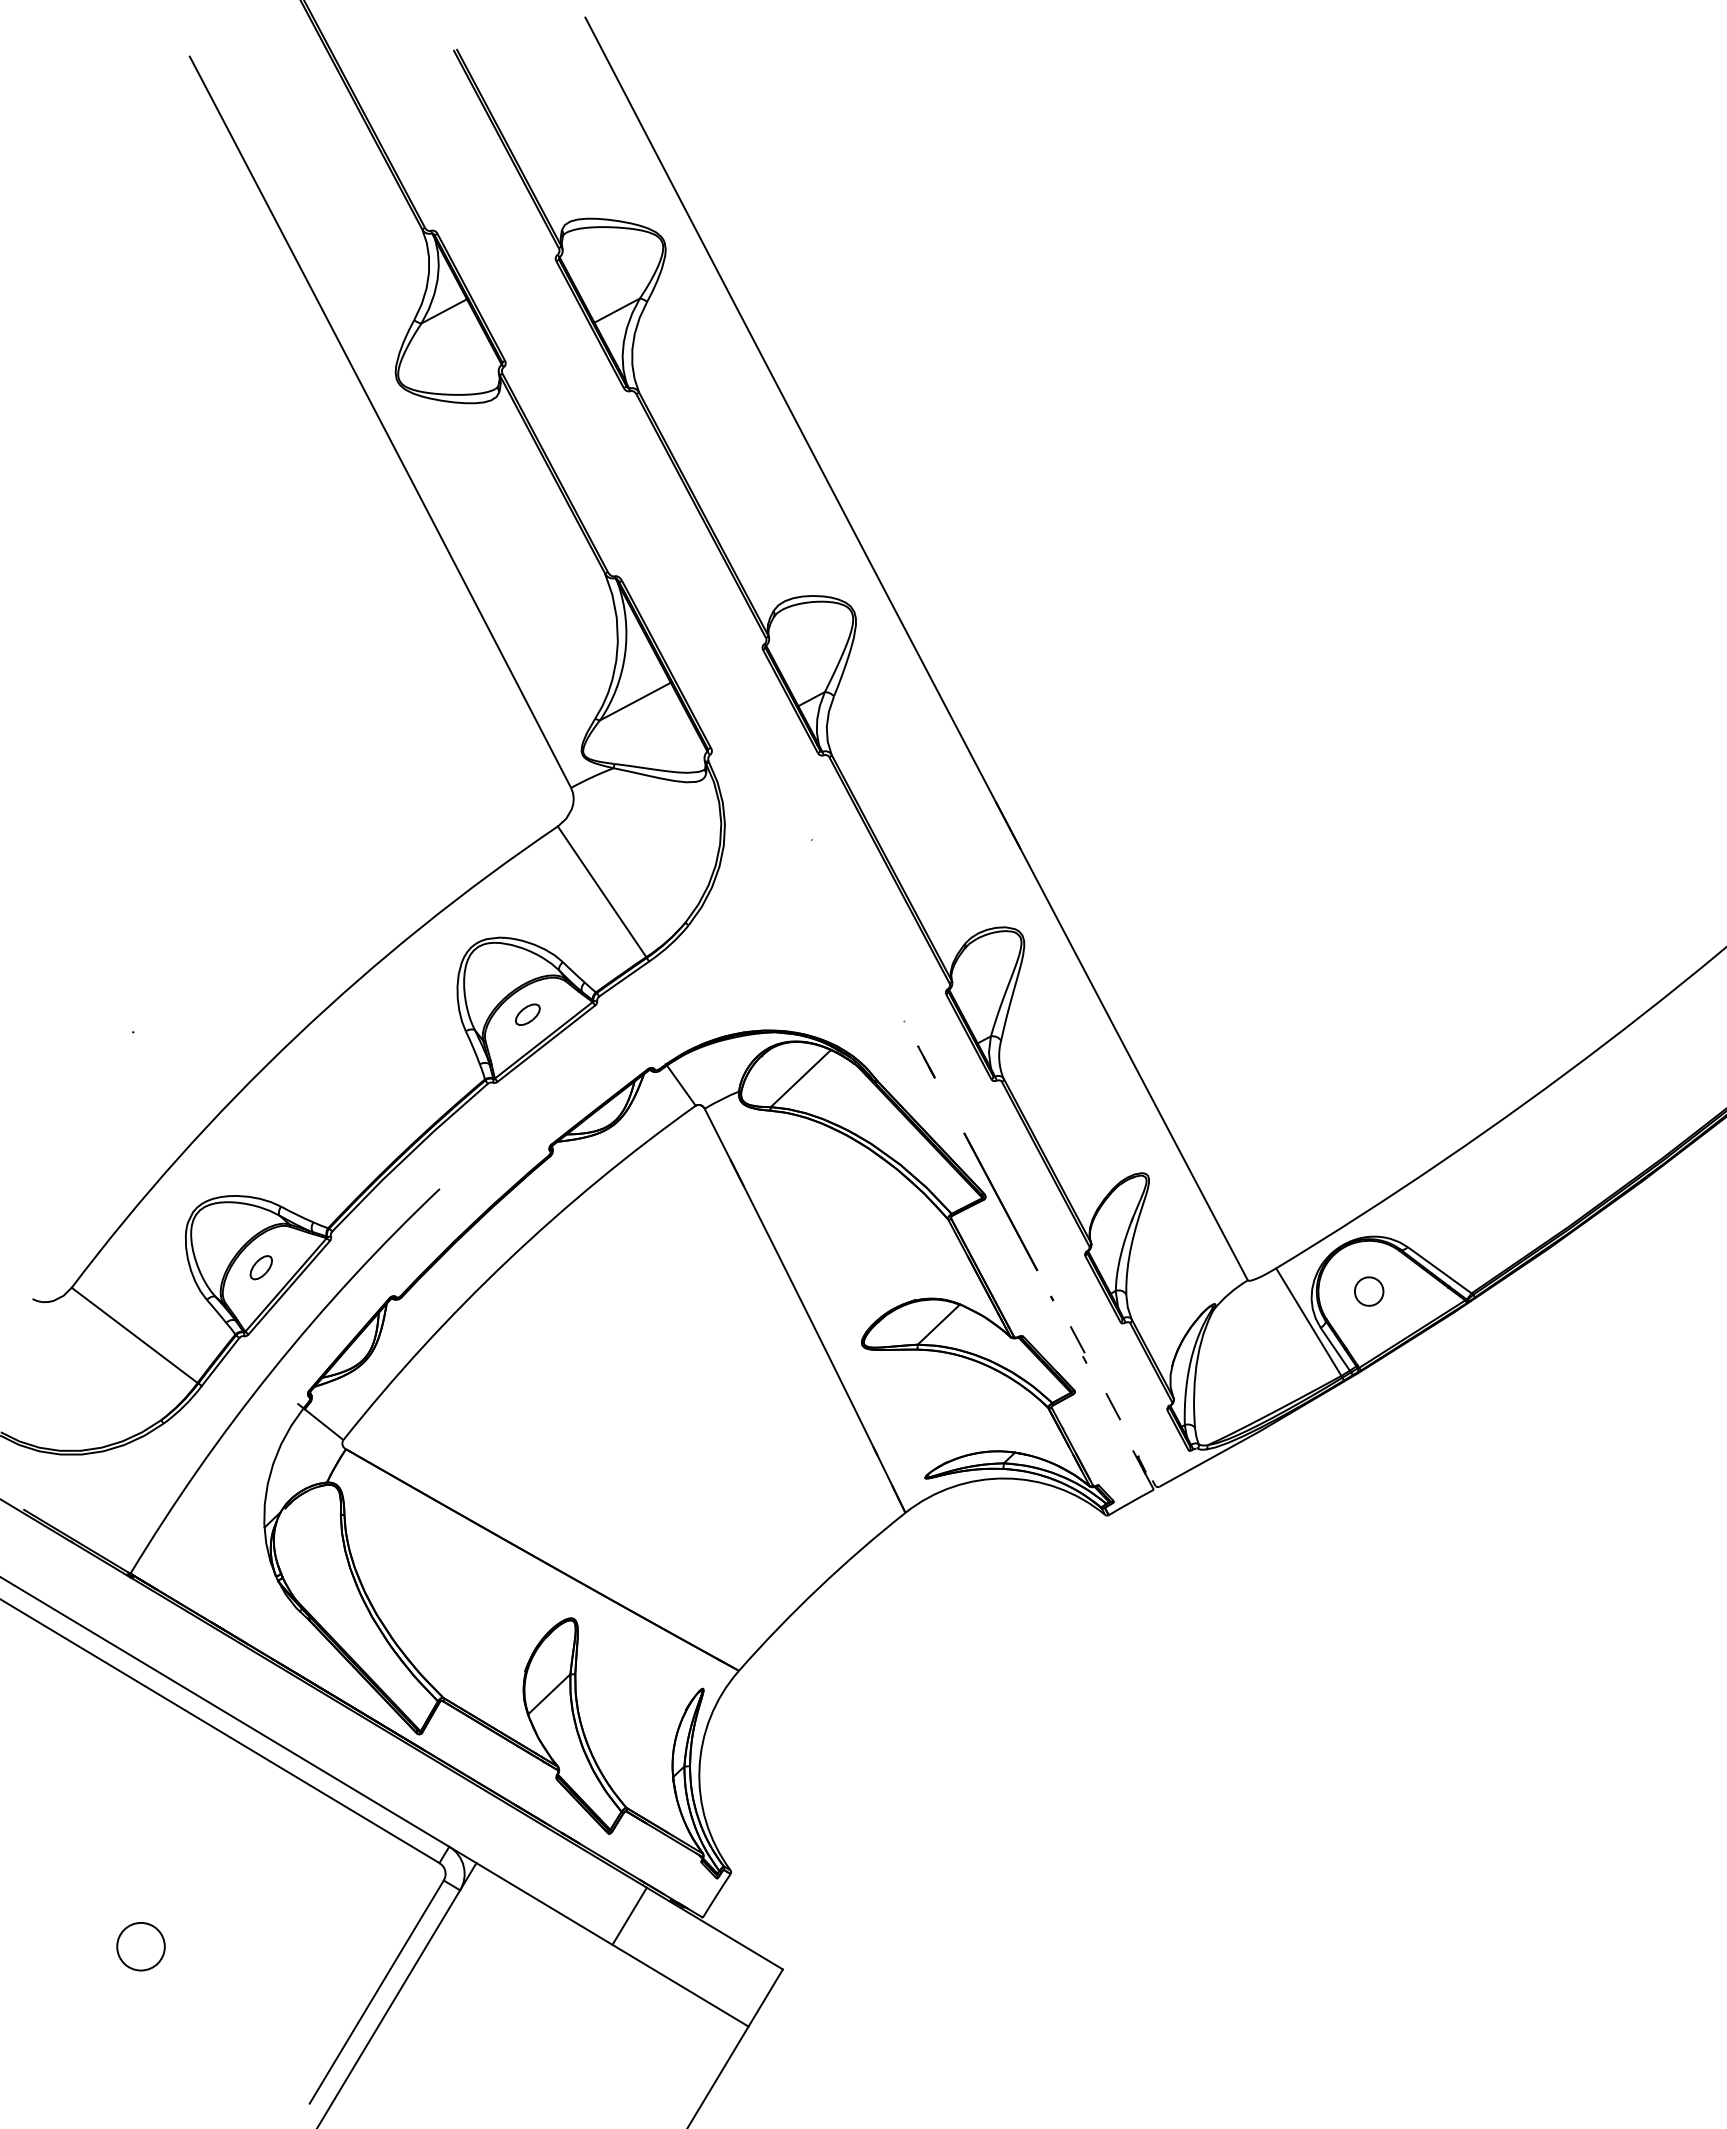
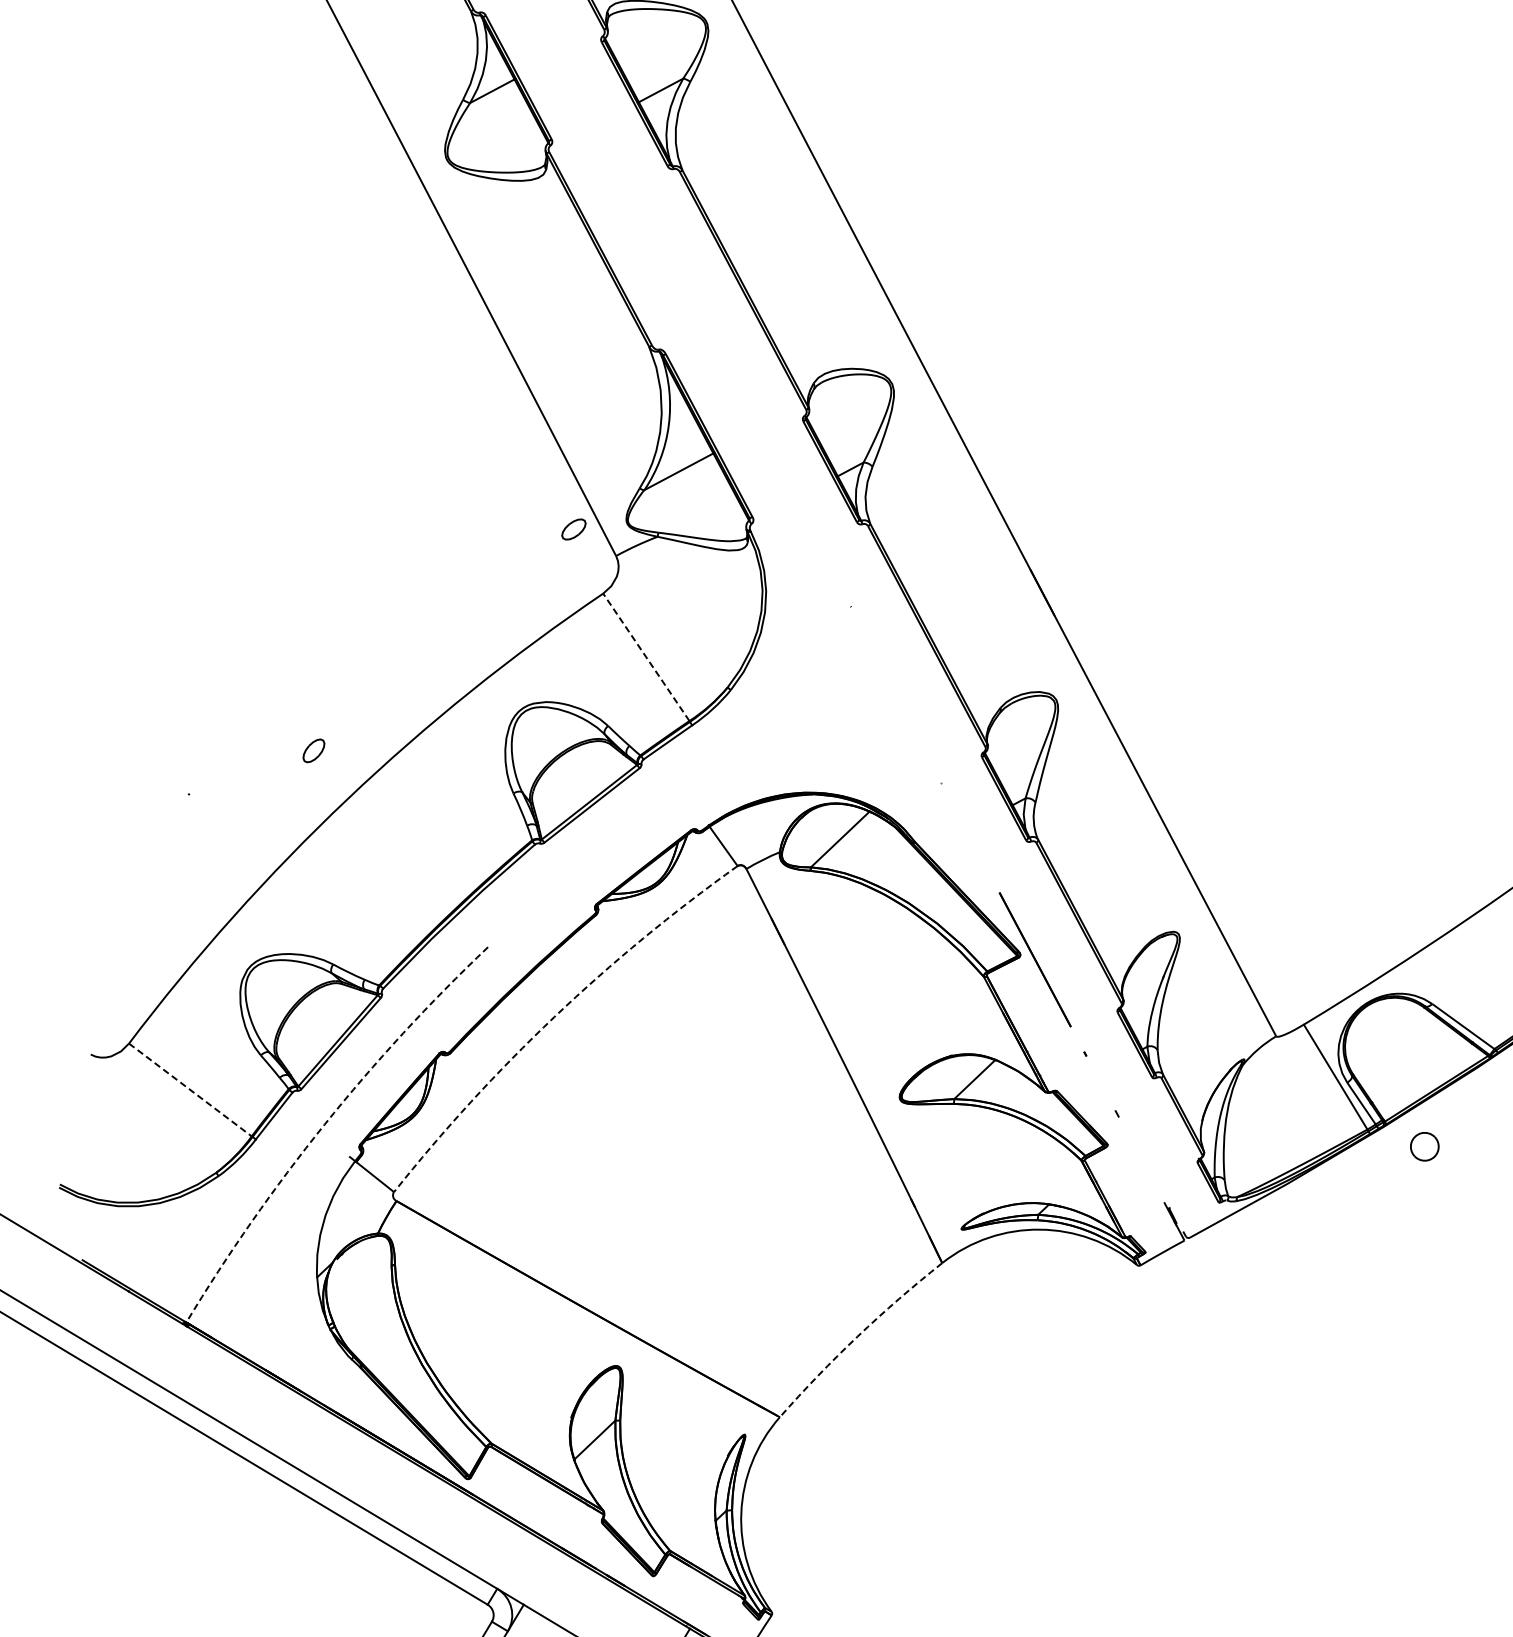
line: (602, 891) -> (646, 657), solid -> dashed
part: (527, 1014) -> (573, 529), moved
line: (926, 1061) -> (962, 822), removed
arc: (507, 1260) -> (554, 1016), solid -> dashed
part: (260, 1267) -> (313, 750), moved
part: (1369, 1291) -> (1425, 1146), moved
line: (134, 1335) -> (190, 1090), solid -> dashed
line: (1077, 1339) -> (1110, 1094), removed
arc: (272, 1370) -> (324, 1124), solid -> dashed
line: (1112, 1406) -> (1144, 1159), removed
arc: (818, 1588) -> (857, 1336), solid -> dashed

